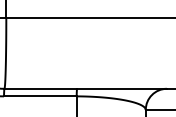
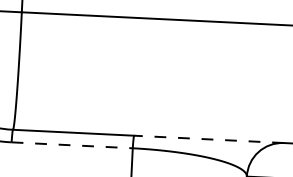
line: (122, 88) -> (209, 138), solid -> dashed
line: (40, 96) -> (72, 145), solid -> dashed

